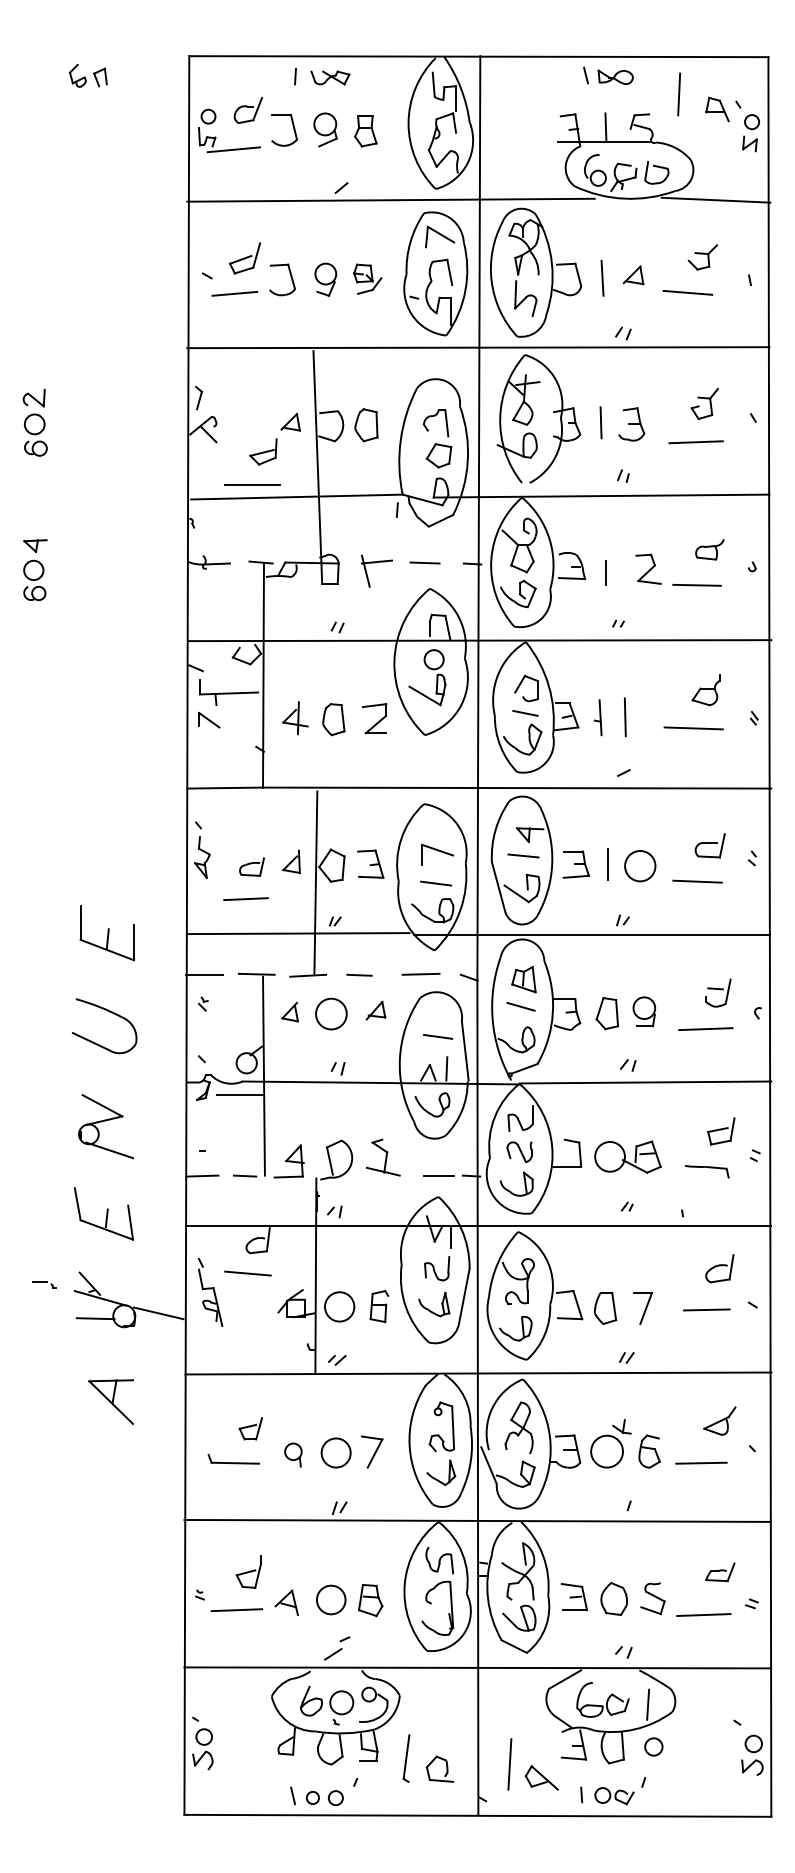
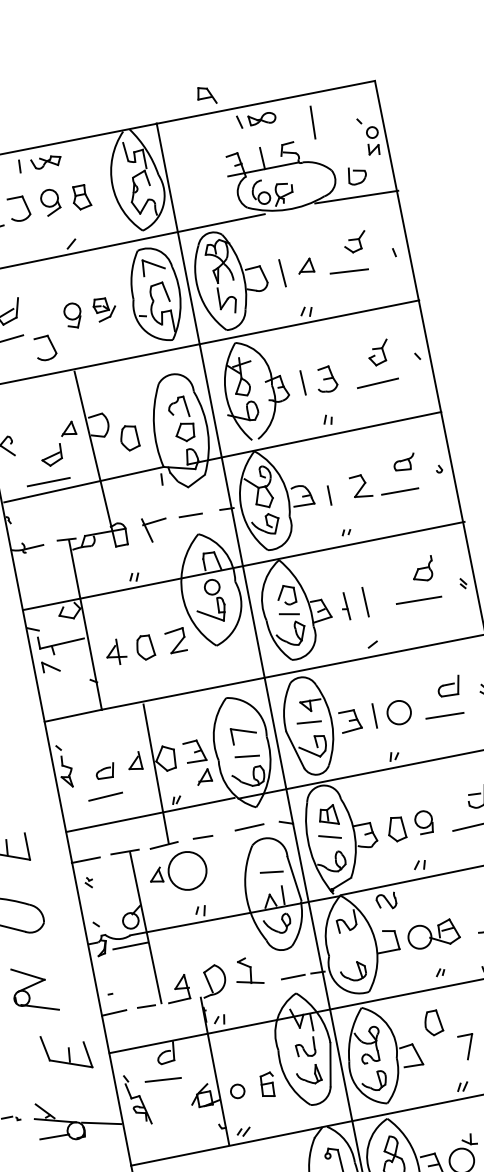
part: (717, 109) -> (206, 95), moved
part: (656, 172) -> (356, 175), moved
part: (290, 277) -> (51, 345), moved
part: (366, 425) -> (129, 438), moved
part: (375, 1010) -> (203, 776), moved
circle: (331, 1013) -> (187, 870), size x1.6
part: (519, 1151) -> (386, 901), moved
part: (103, 1213) -> (66, 1051), moved
circle: (339, 1306) -> (237, 1091), size x0.6
part: (605, 1308) -> (433, 1023), moved

